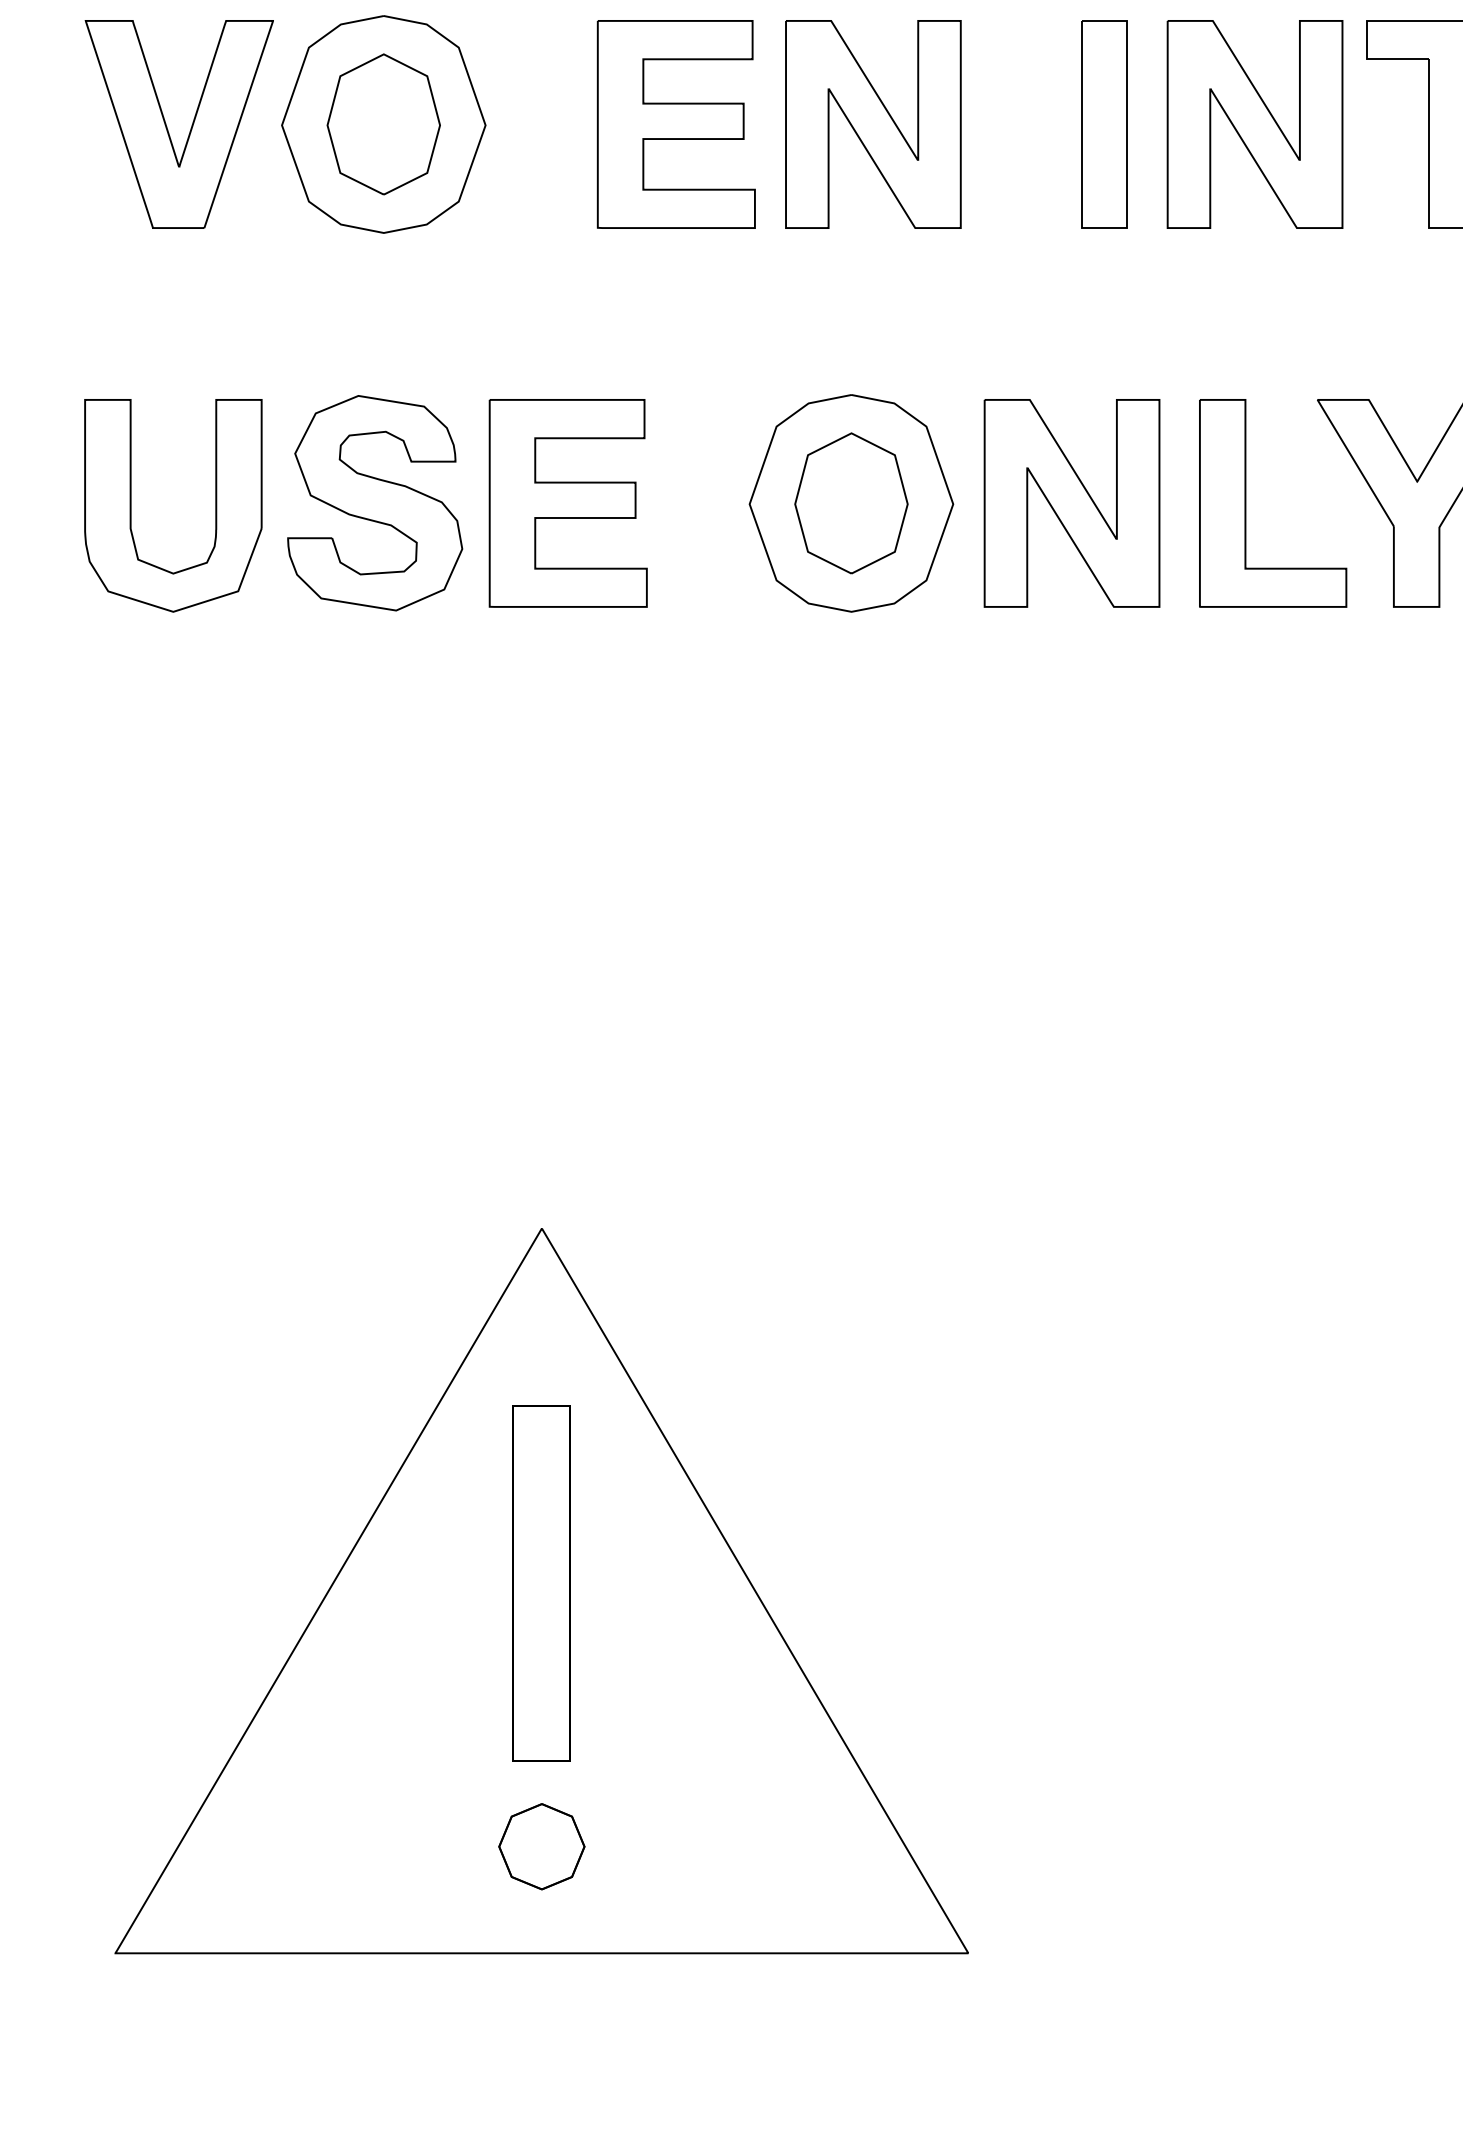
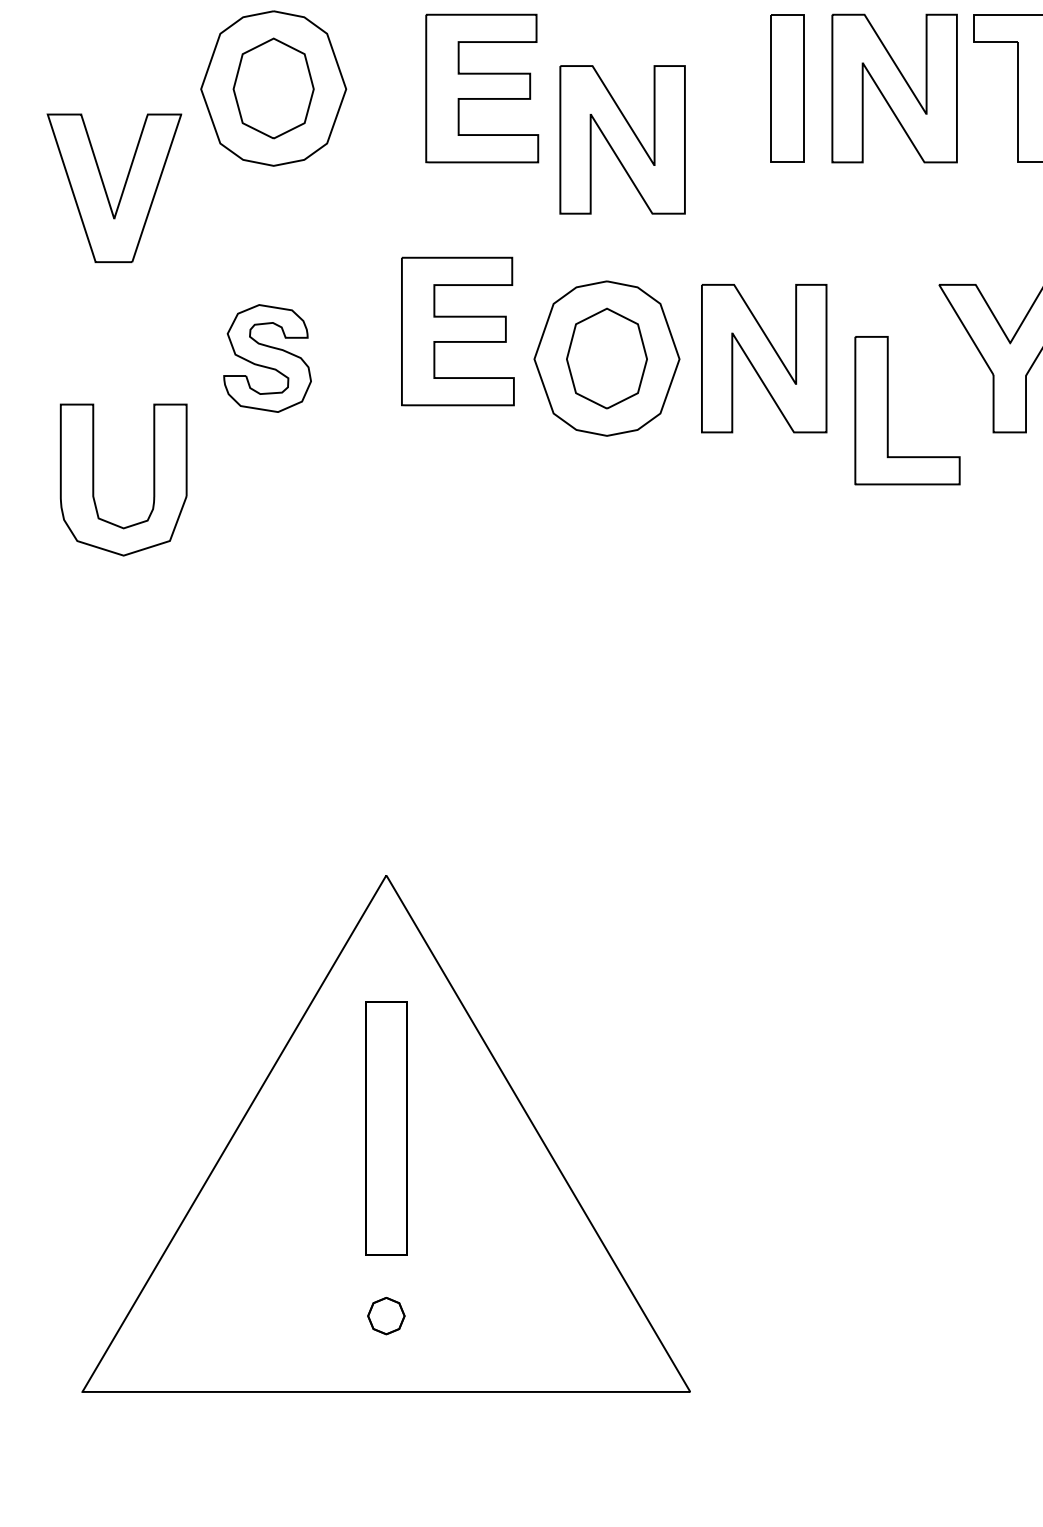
part: (873, 124) -> (622, 139), moved
part: (167, 126) -> (105, 189), moved
part: (375, 503) -> (267, 358), size x0.7
part: (567, 503) -> (457, 331), moved
part: (1246, 503) -> (888, 410), moved
part: (131, 505) -> (93, 479), moved
part: (541, 1846) -> (386, 1315), size x0.6

